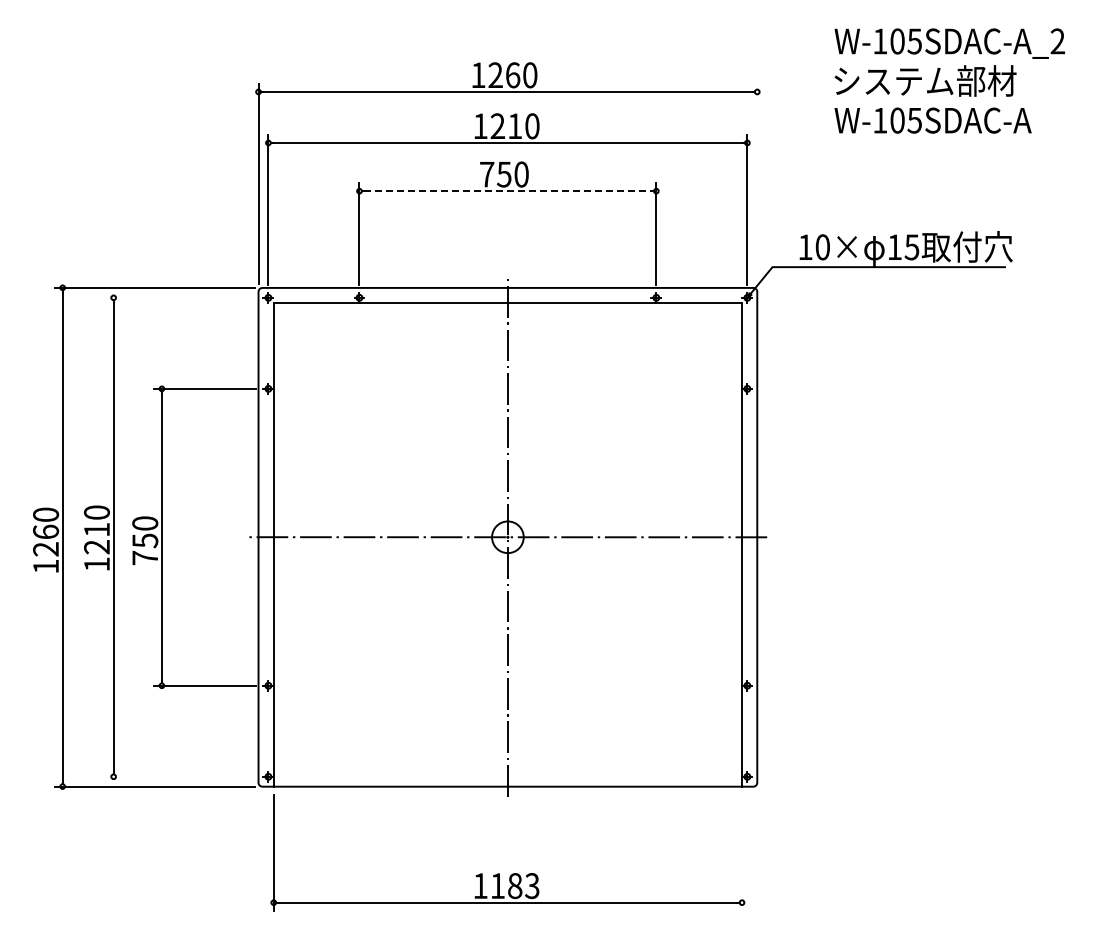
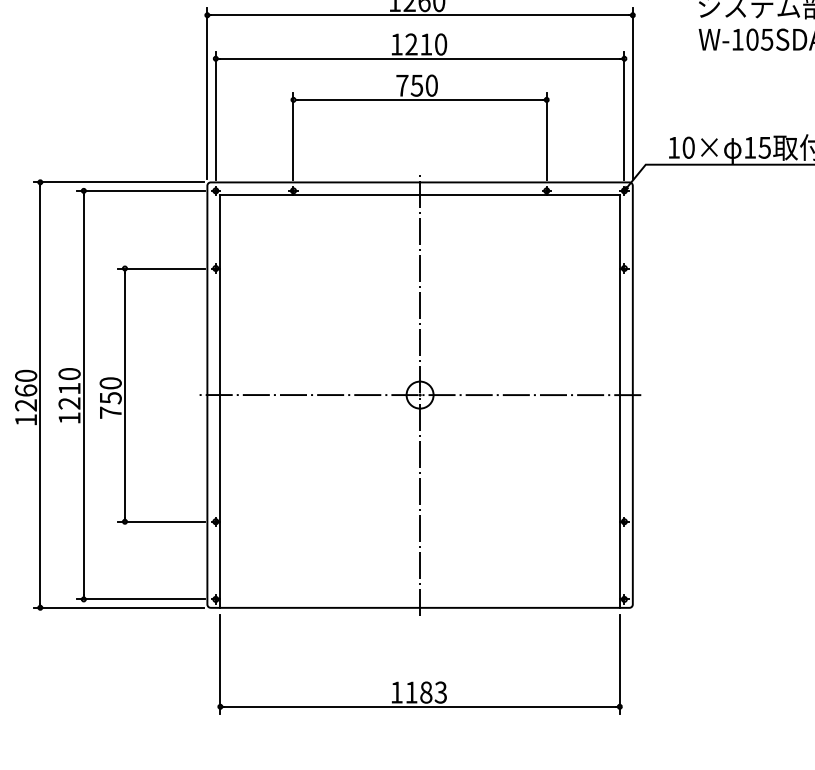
line: (757, 183) -> (633, 93), added
line: (507, 191) -> (419, 100), dashed -> solid
line: (180, 297) -> (140, 190), added
line: (180, 776) -> (140, 599), added
line: (742, 852) -> (620, 663), added

